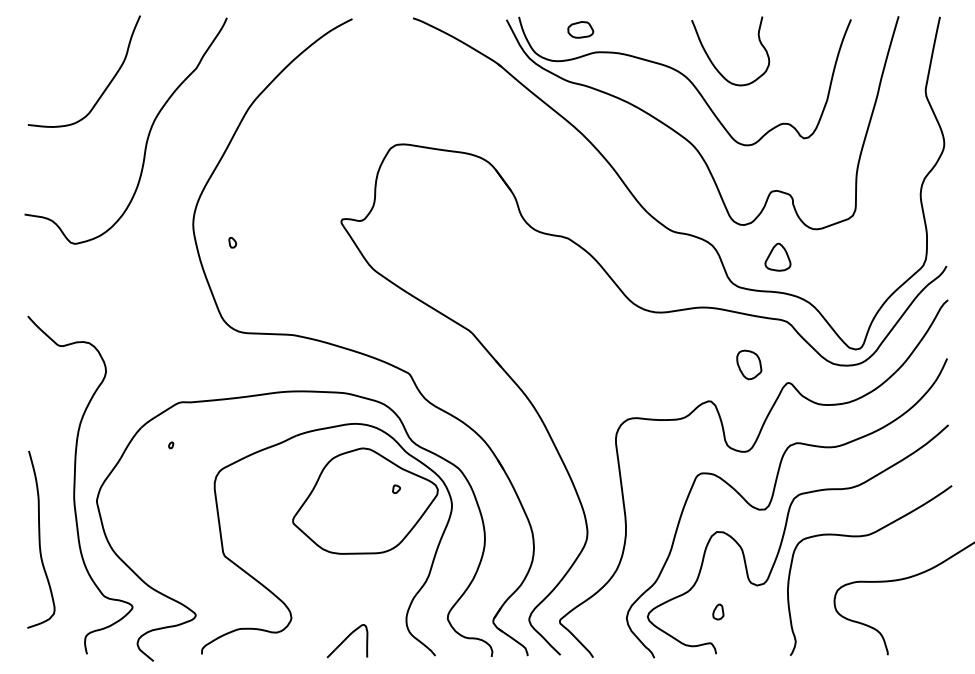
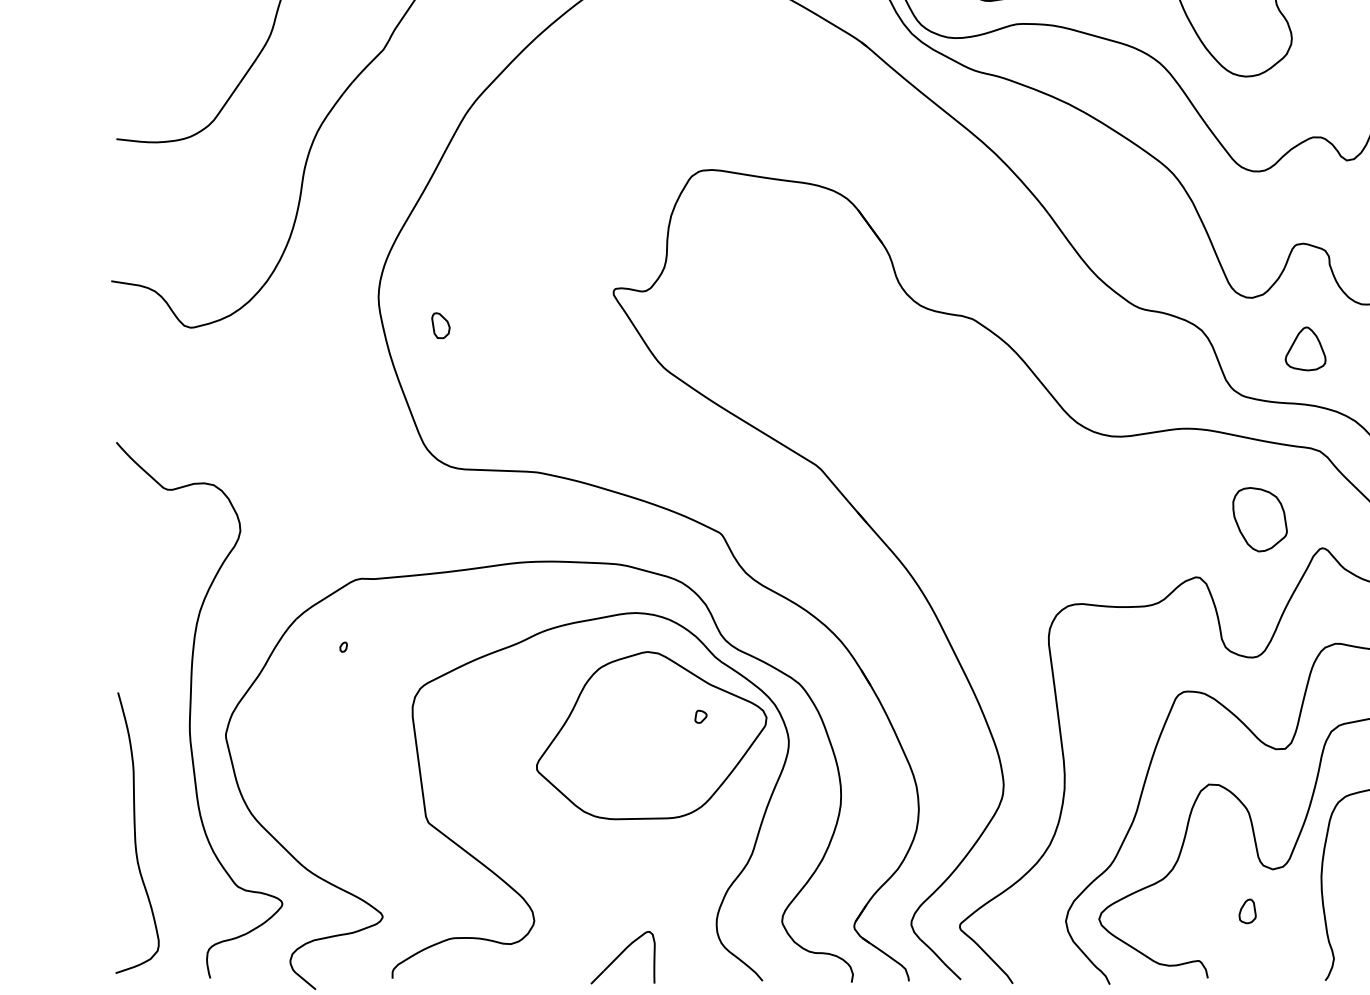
part: (232, 242) -> (440, 325), size x1.6
part: (749, 364) -> (1260, 518), size x1.4
curve: (40, 539) -> (136, 832), moved
part: (718, 611) -> (1247, 910), moved

